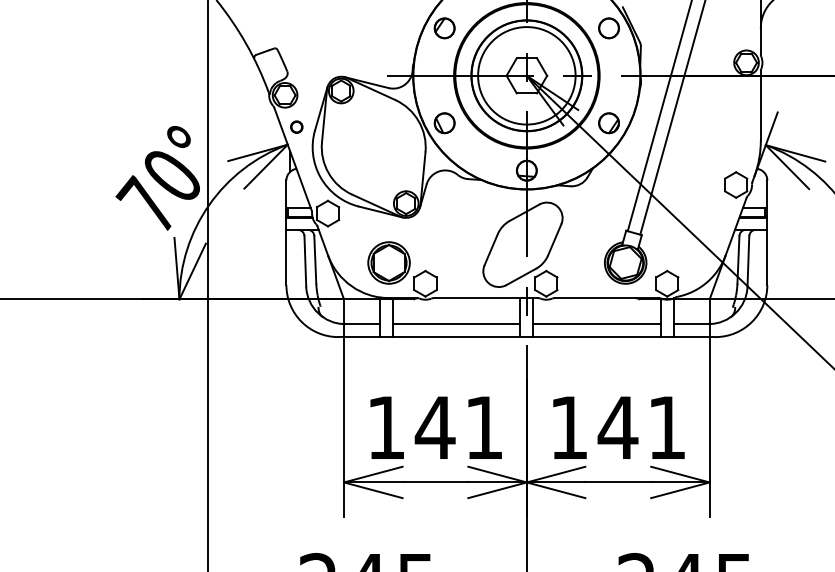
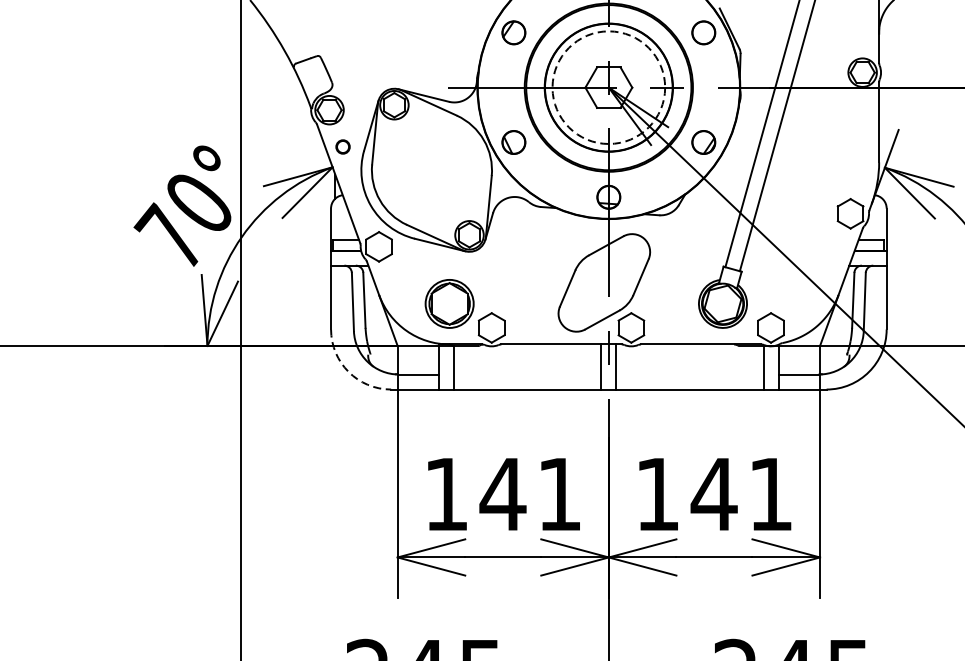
circle: (526, 75) -> (608, 87), solid -> dashed
arc: (301, 321) -> (348, 371), solid -> dashed
line: (456, 324) -> (527, 374), removed
line: (596, 324) -> (689, 374), removed

